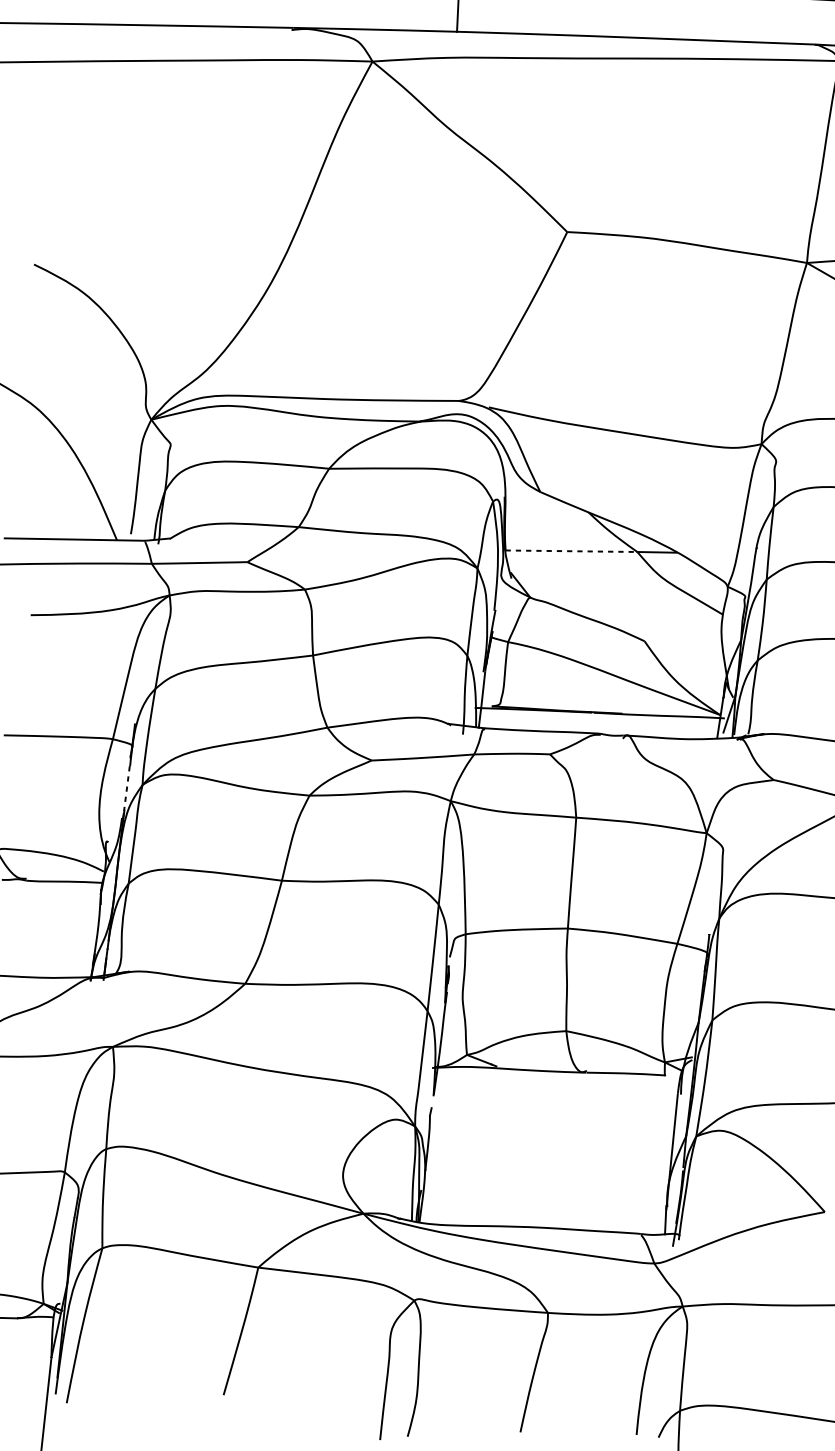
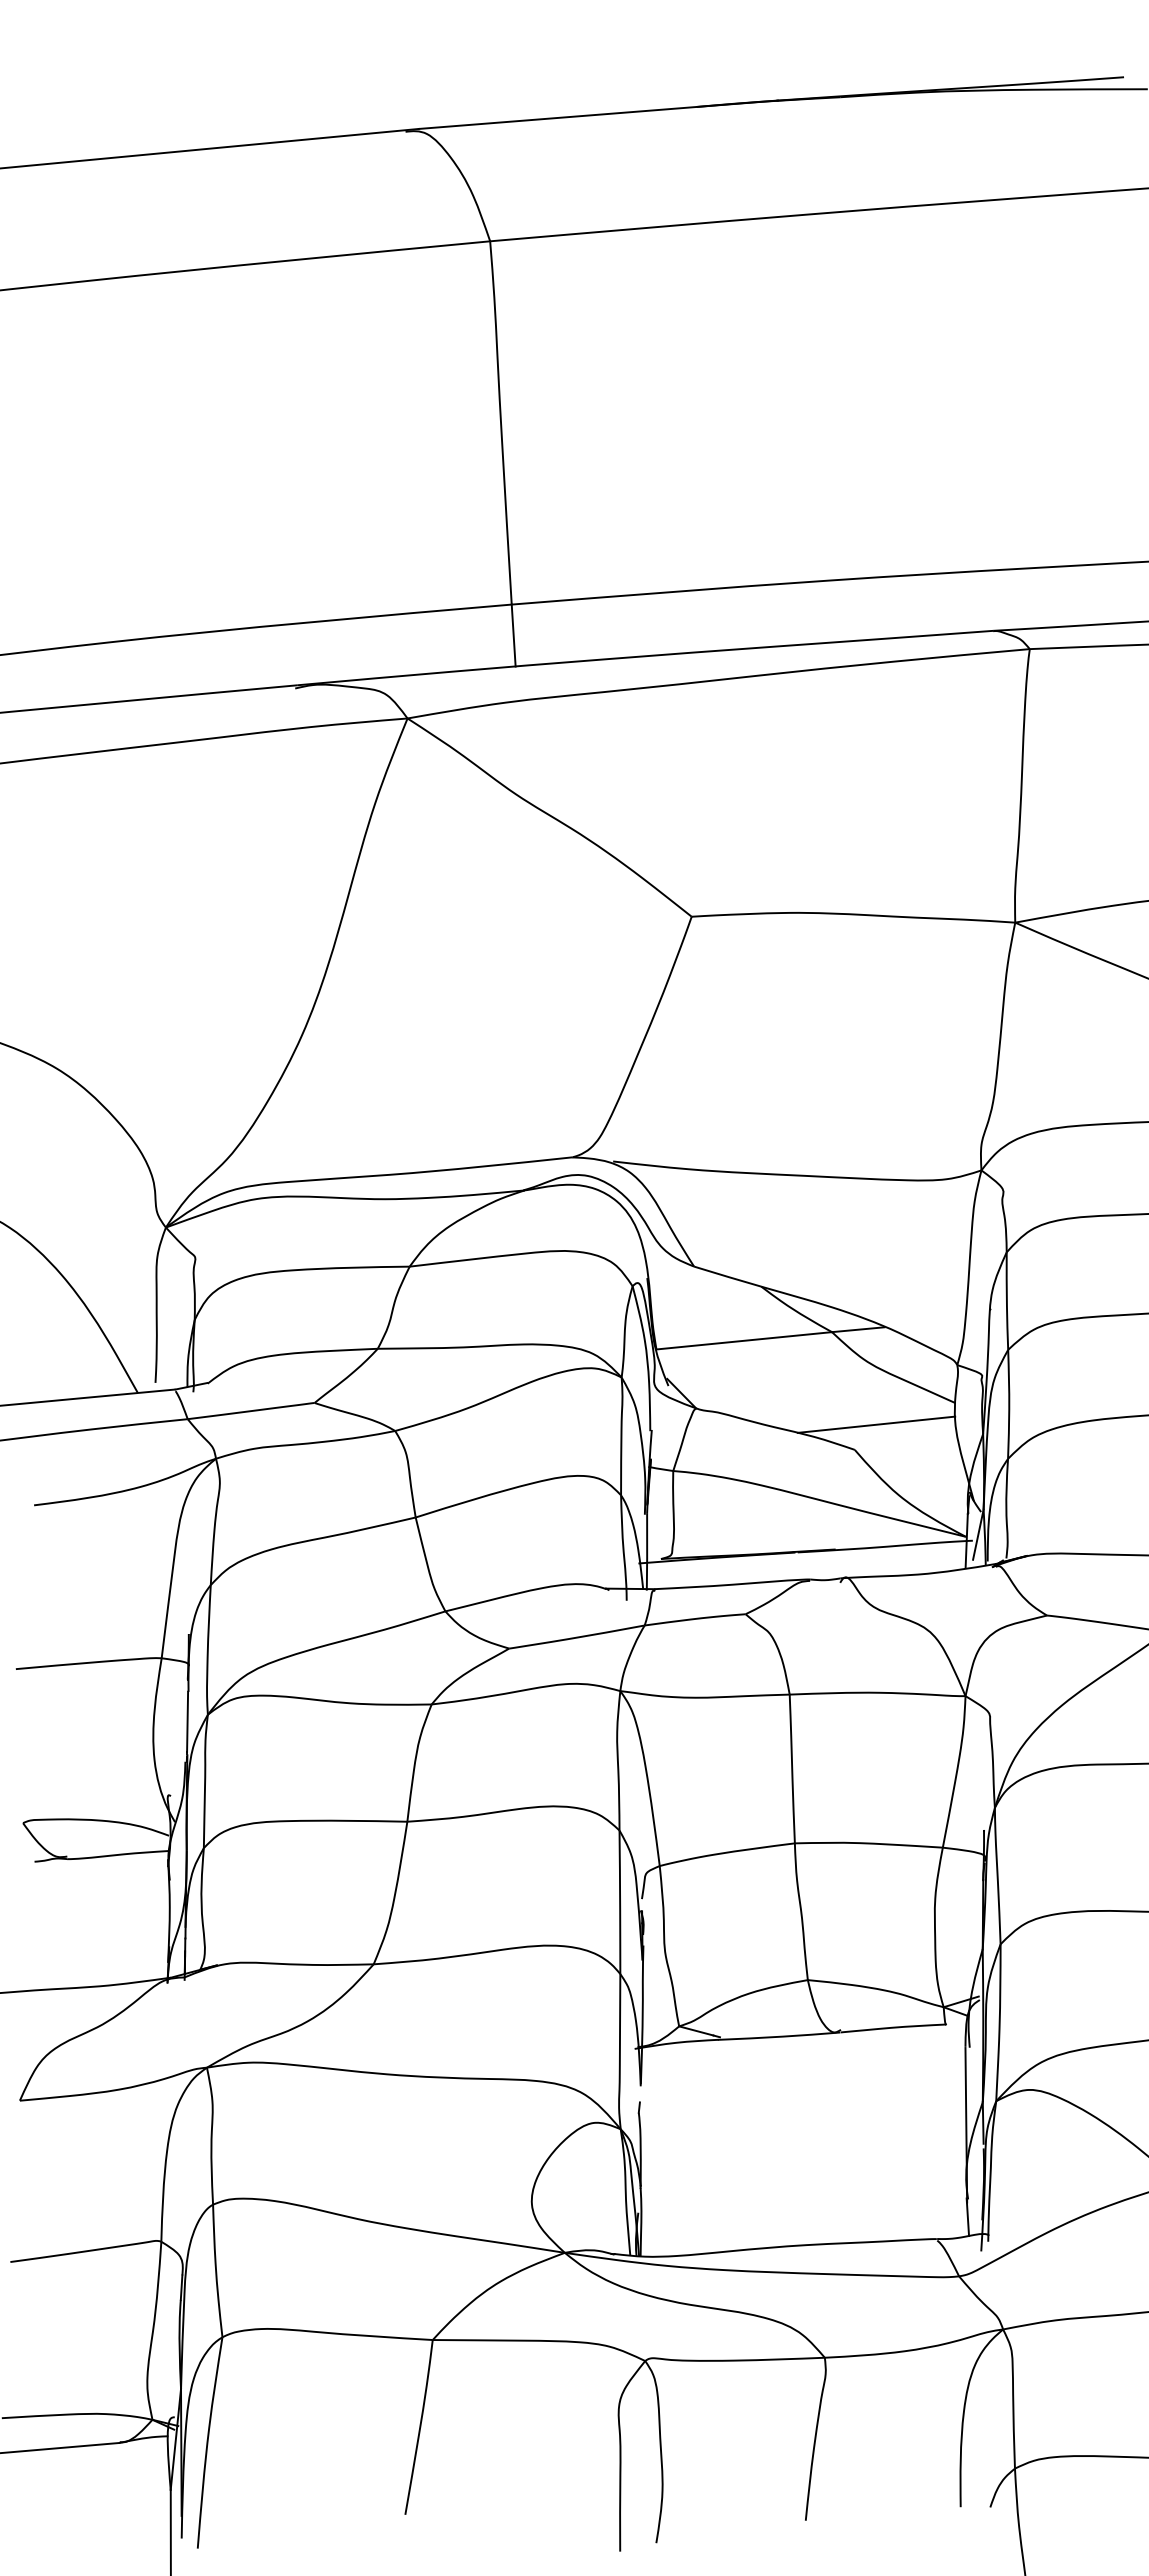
line: (571, 551) -> (744, 1340), dashed -> solid
line: (662, 624) -> (876, 1424), added
line: (126, 789) -> (187, 1722), dashed -> solid

